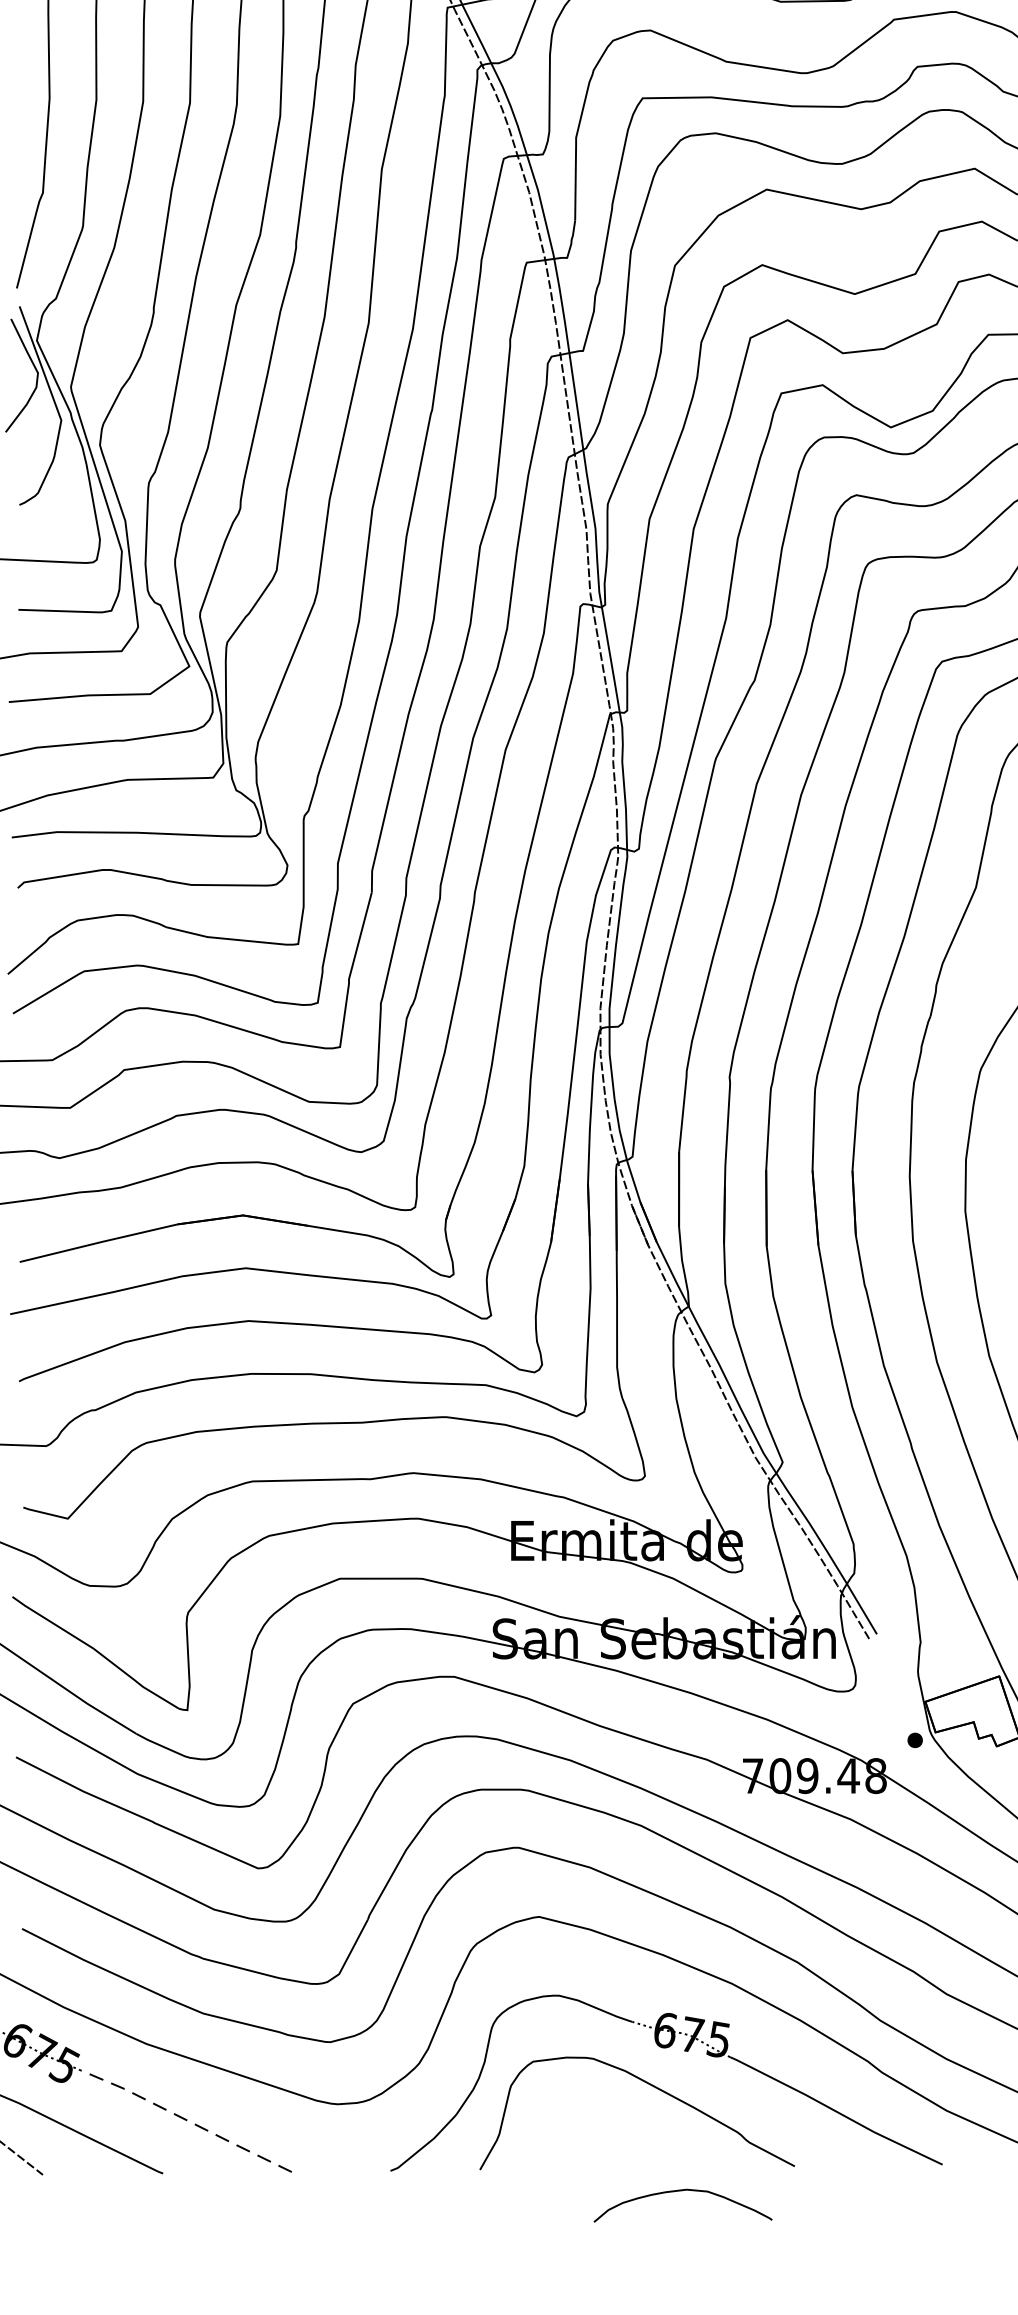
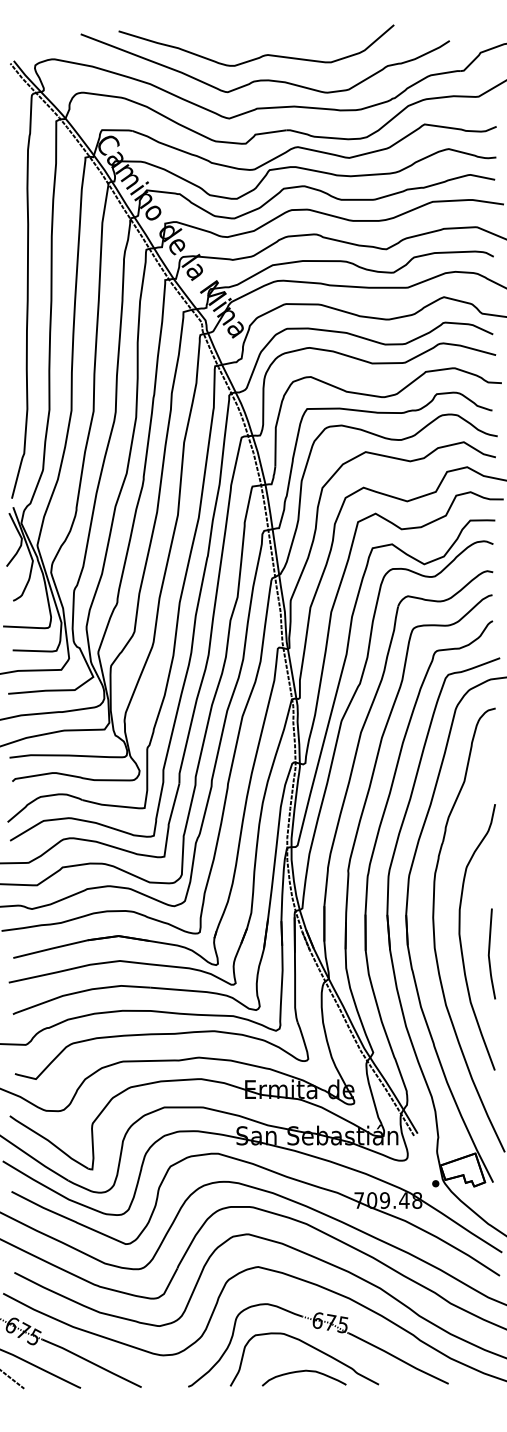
line: (185, 2119) -> (91, 1362), dashed -> solid
curve: (677, 2193) -> (301, 1372), moved

